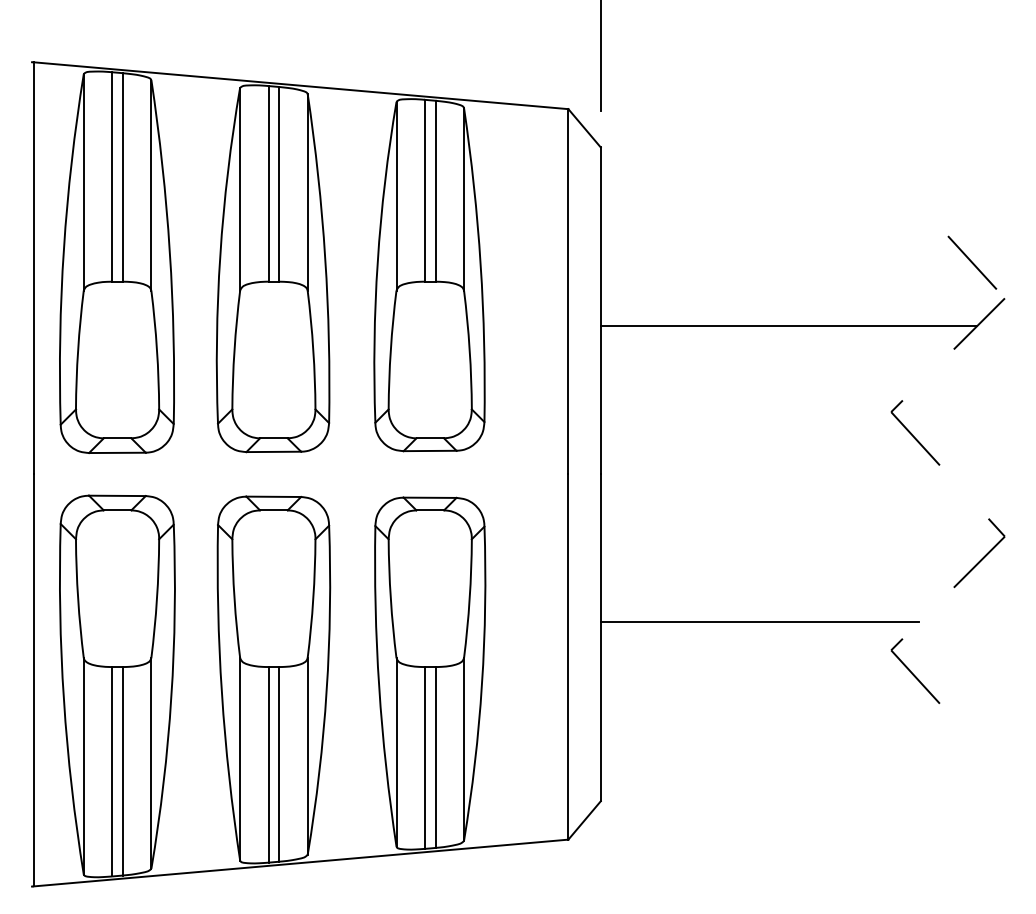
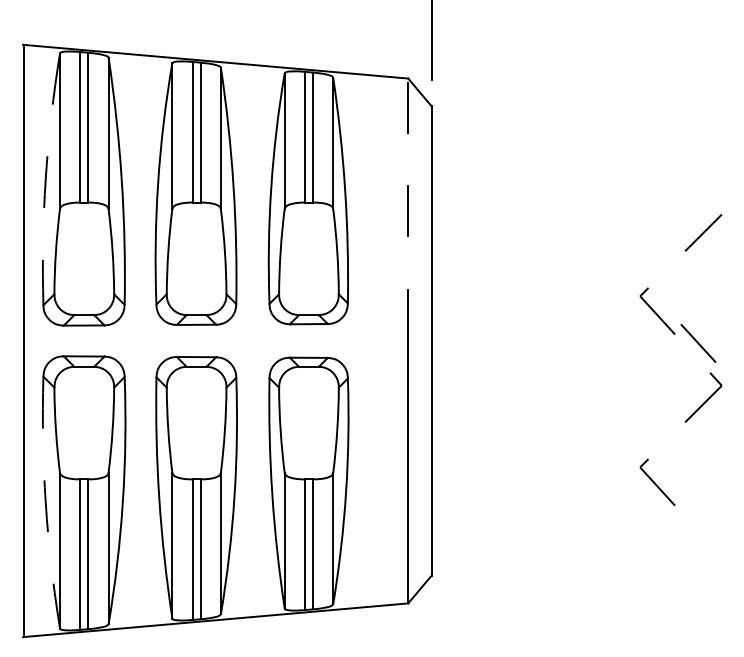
arc: (63, 248) -> (45, 178), solid -> dashed
line: (972, 262) -> (698, 343), moved
line: (568, 291) -> (408, 209), solid -> dashed
line: (788, 326) -> (566, 234), removed
line: (759, 622) -> (545, 447), removed
arc: (63, 700) -> (45, 503), solid -> dashed

